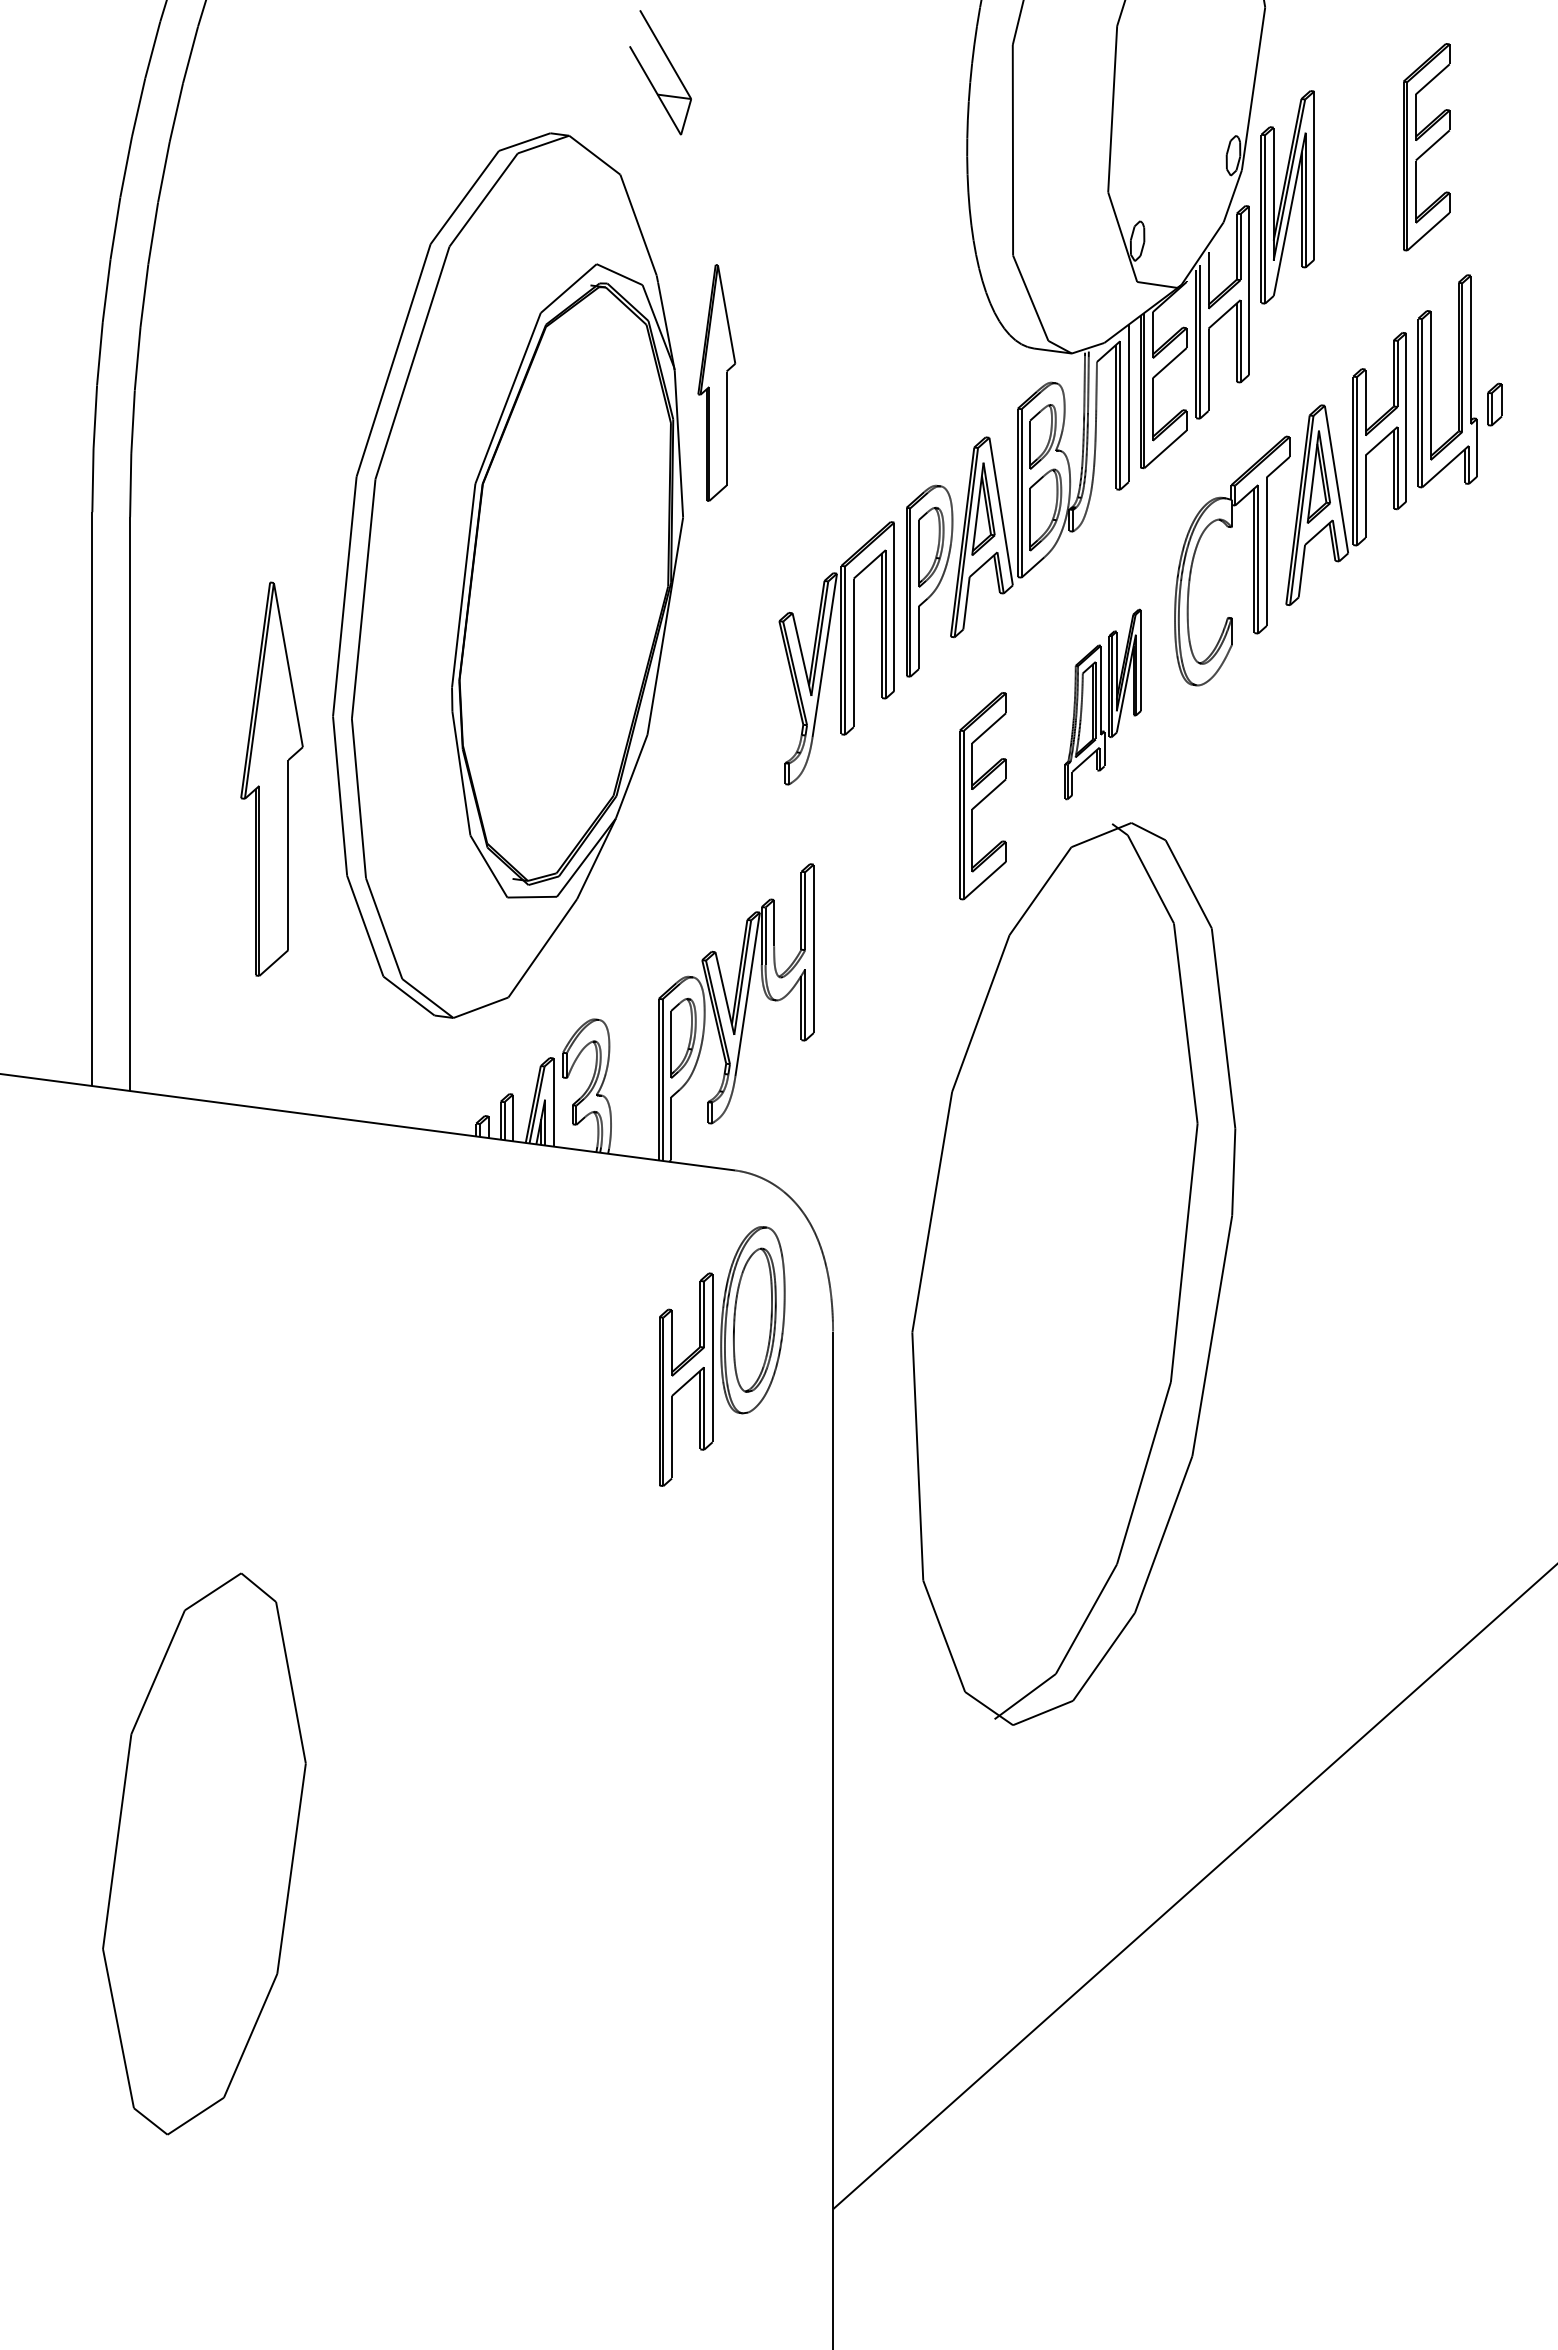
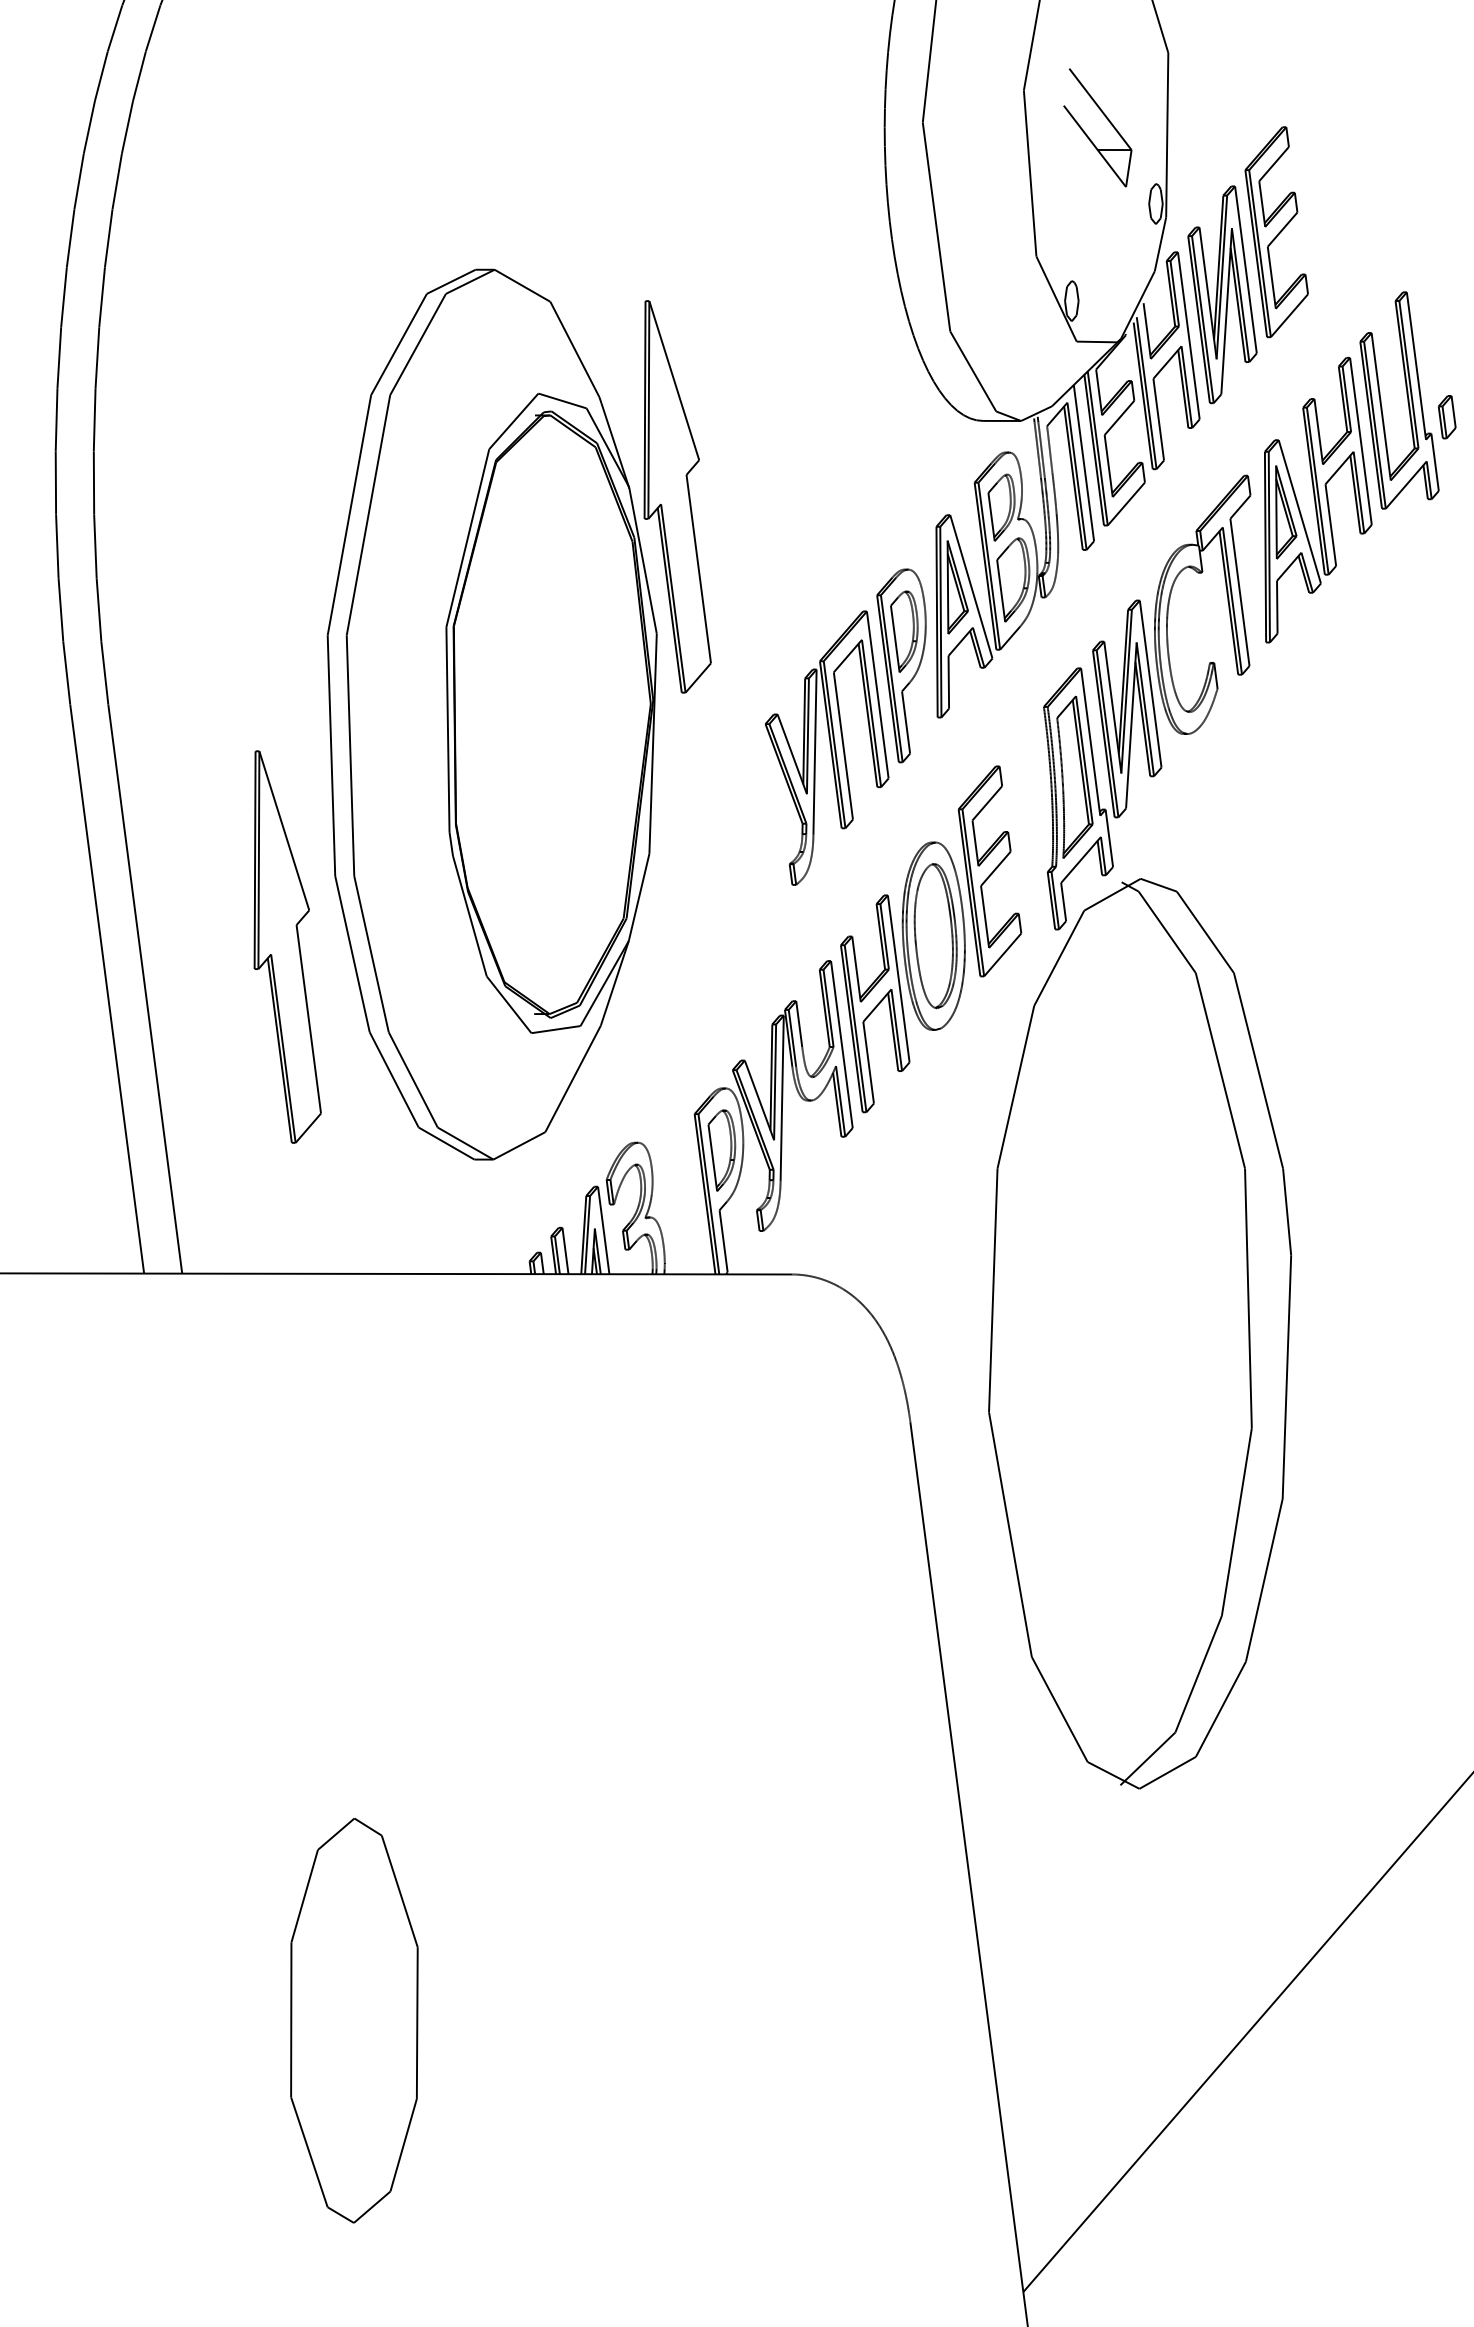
part: (670, 65) -> (1106, 119), moved
part: (1426, 147) -> (1276, 232), moved
part: (1287, 197) -> (1222, 295), moved
part: (716, 382) -> (672, 495), size x1.67
part: (1102, 704) -> (1096, 765), size x1.67
part: (722, 1356) -> (908, 976), moved
part: (204, 1853) -> (354, 2020), size x0.71

